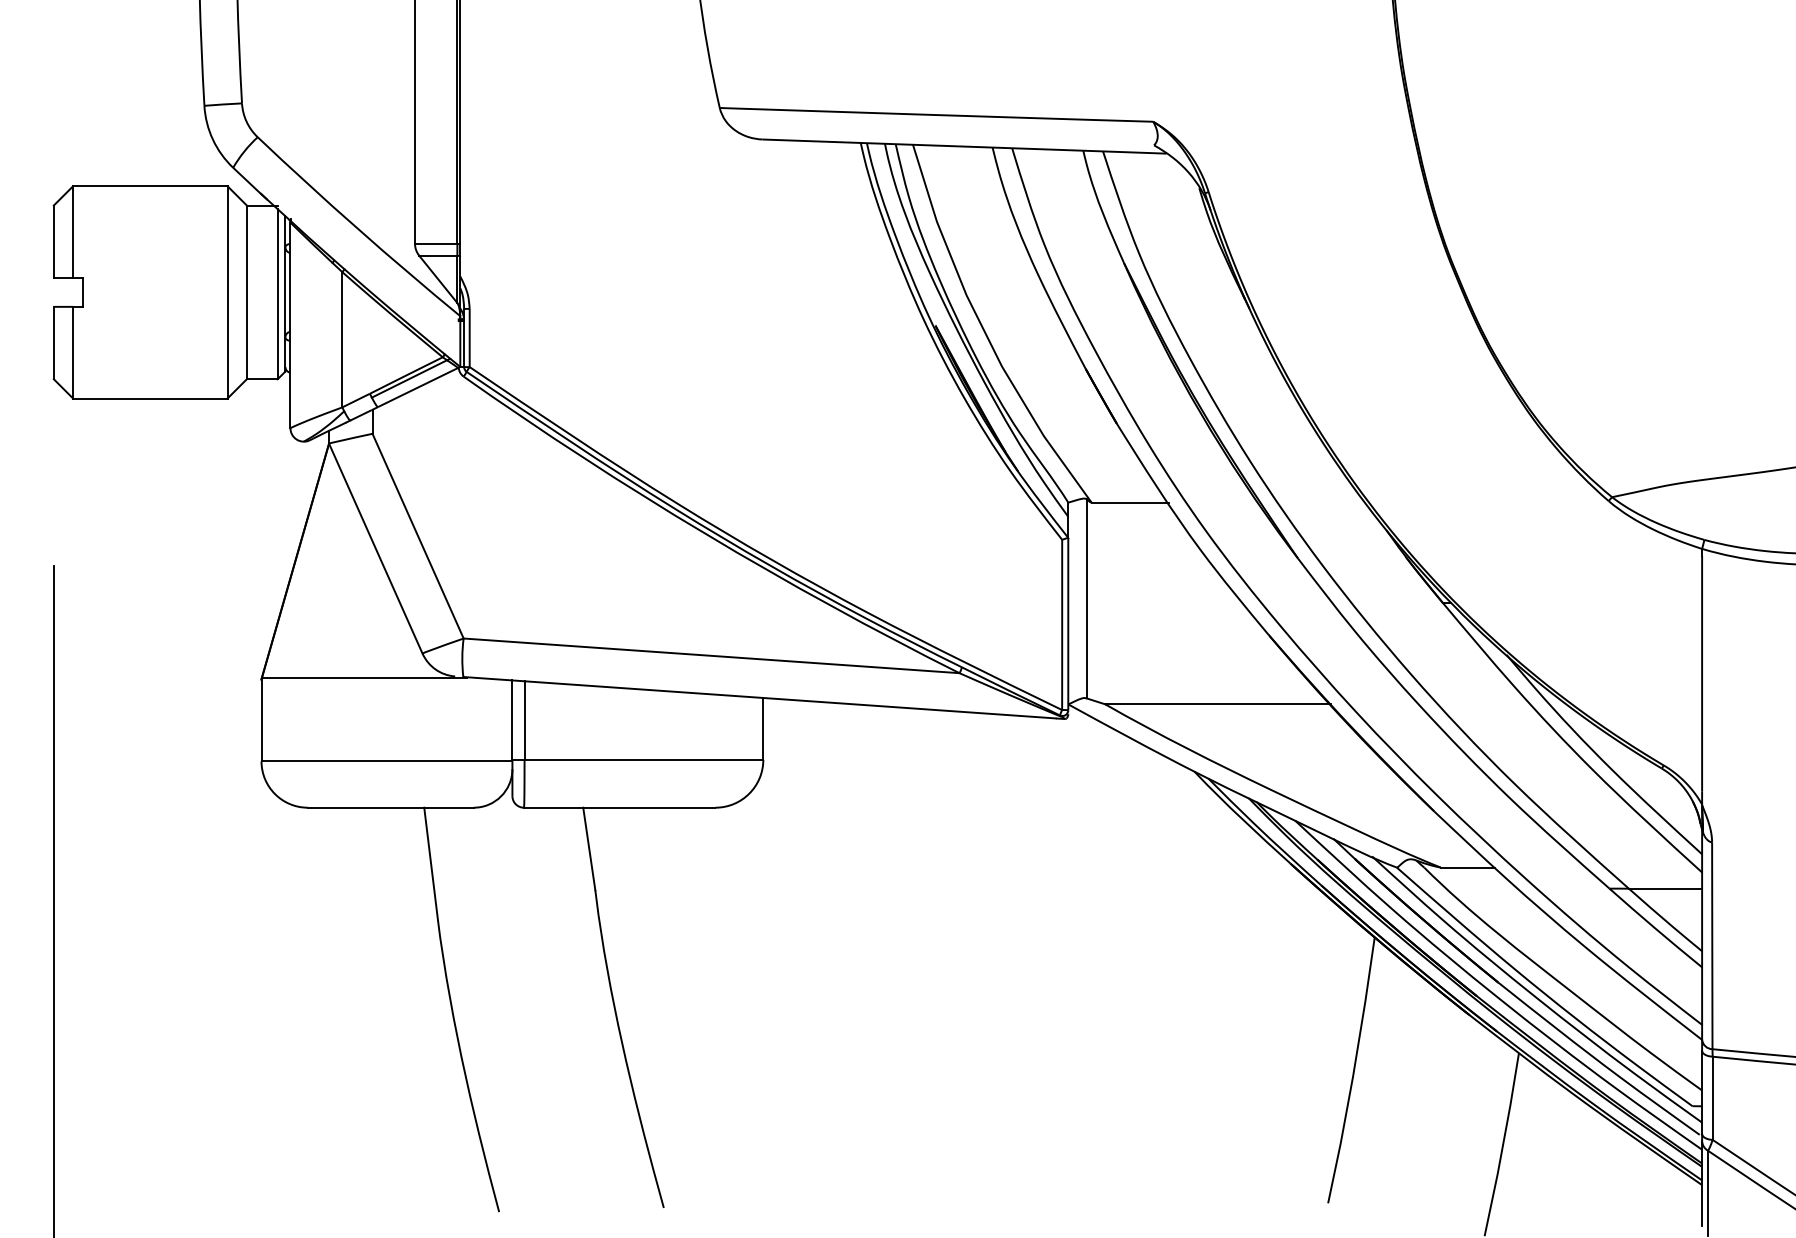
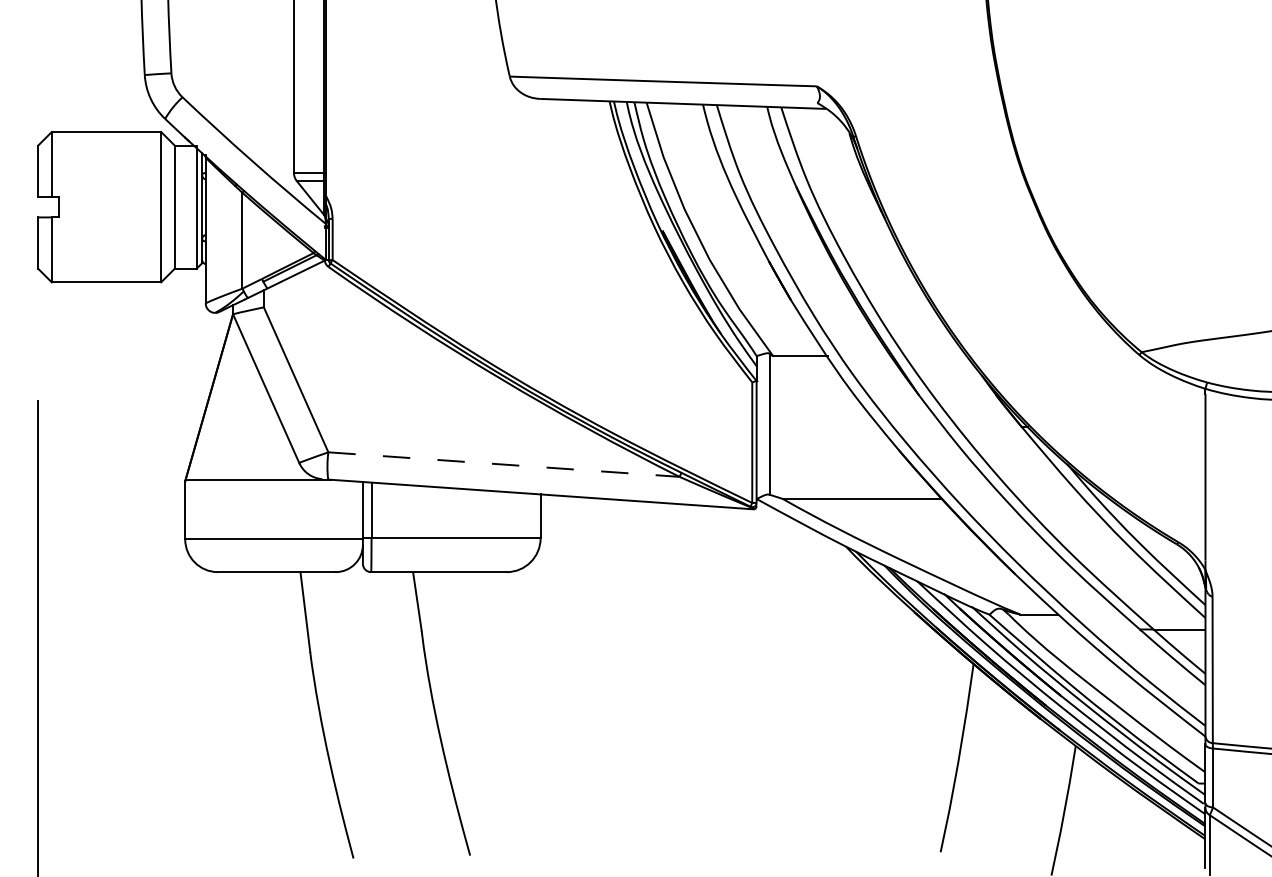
line: (712, 655) -> (504, 464), solid -> dashed

